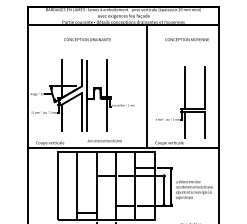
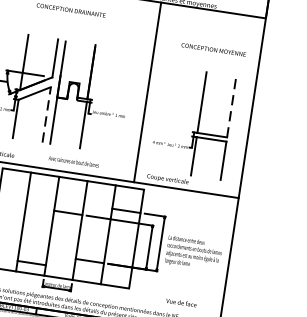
text: (186, 39) -> (212, 49), moved
line: (204, 88) -> (231, 107), solid -> dashed
line: (81, 112) -> (46, 115), solid -> dashed

